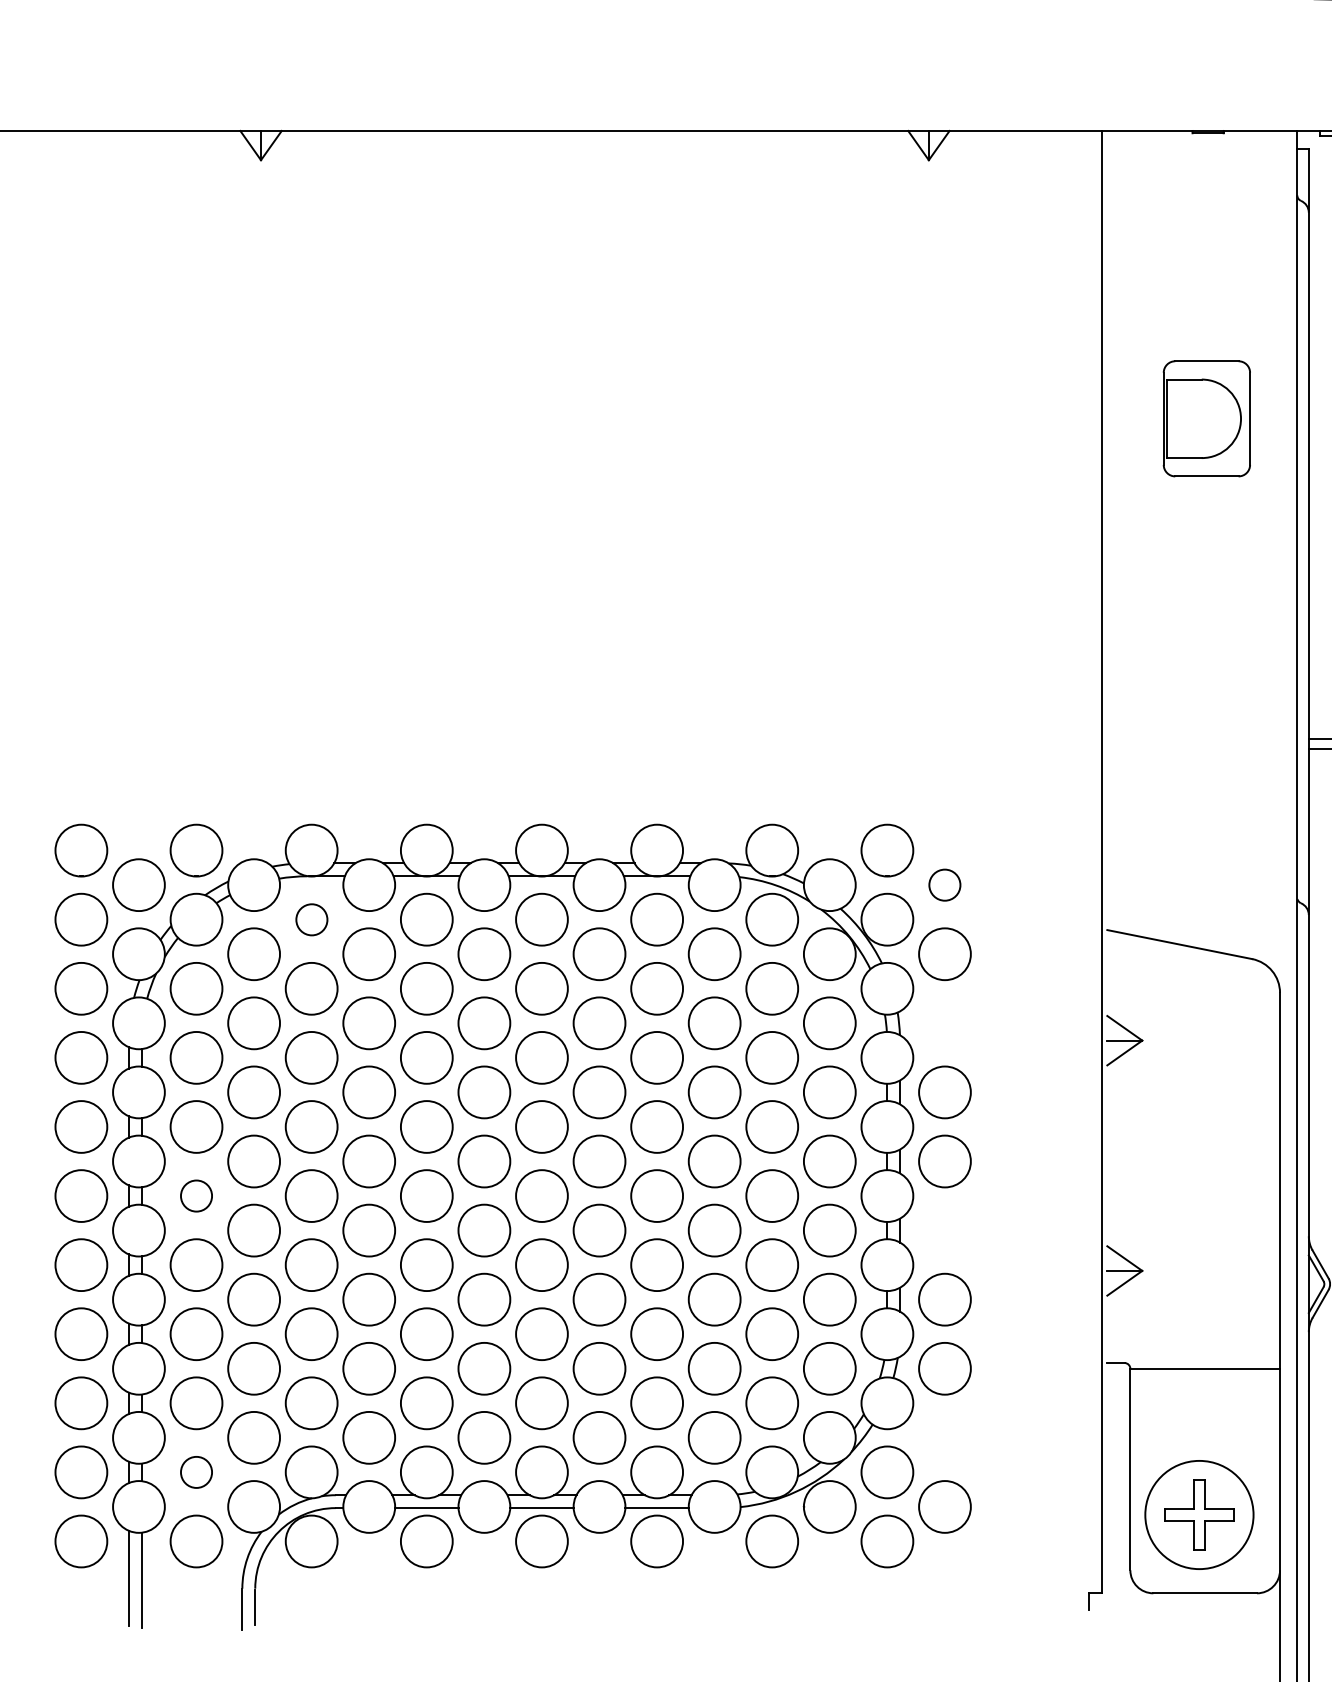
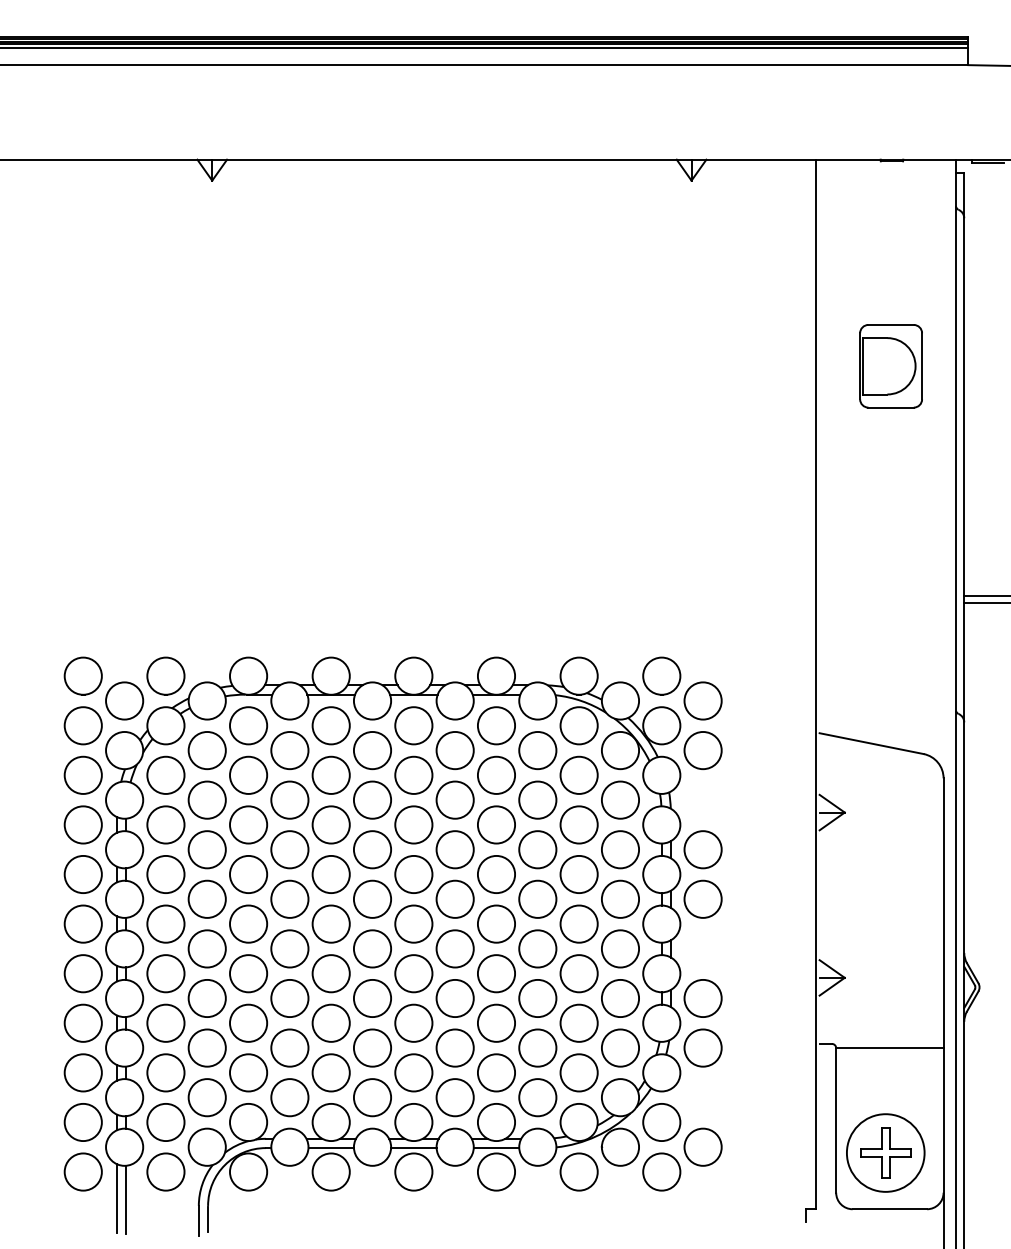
circle: (944, 884) -> (702, 700), size x1.67
circle: (311, 919) -> (248, 725), size x1.67
circle: (195, 1195) -> (165, 923), size x1.67
circle: (195, 1472) -> (165, 1122), size x1.67

